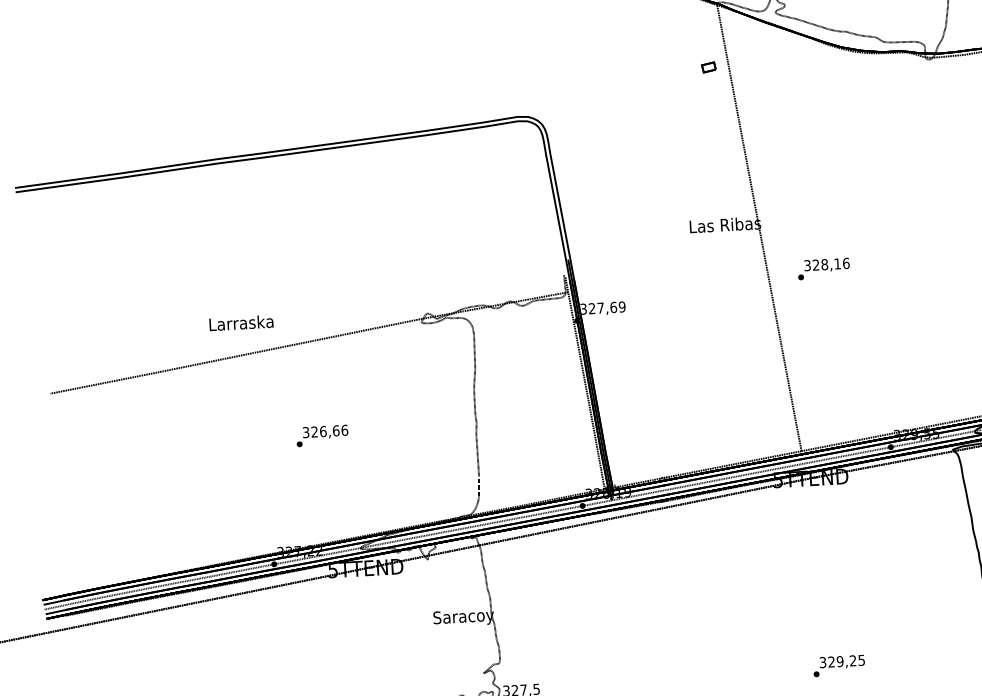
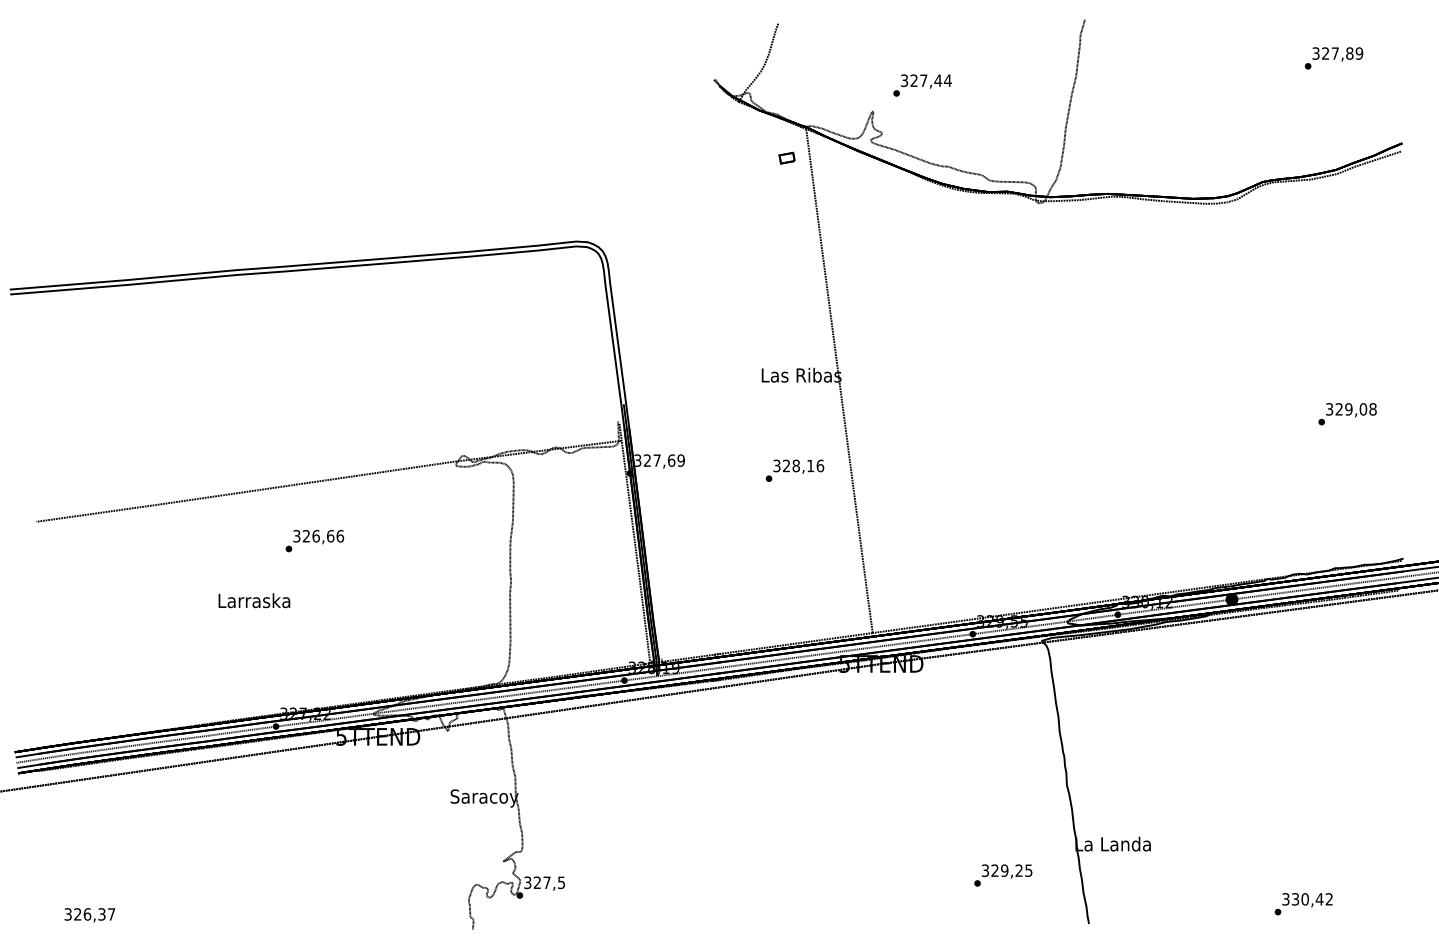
part: (708, 66) -> (786, 157), moved
text: (823, 268) -> (794, 470), moved
text: (241, 322) -> (254, 600), moved
text: (322, 436) -> (314, 541), moved
text: (839, 665) -> (1003, 875), moved

